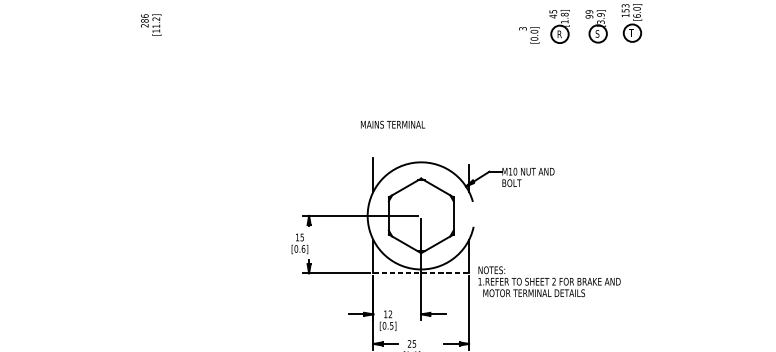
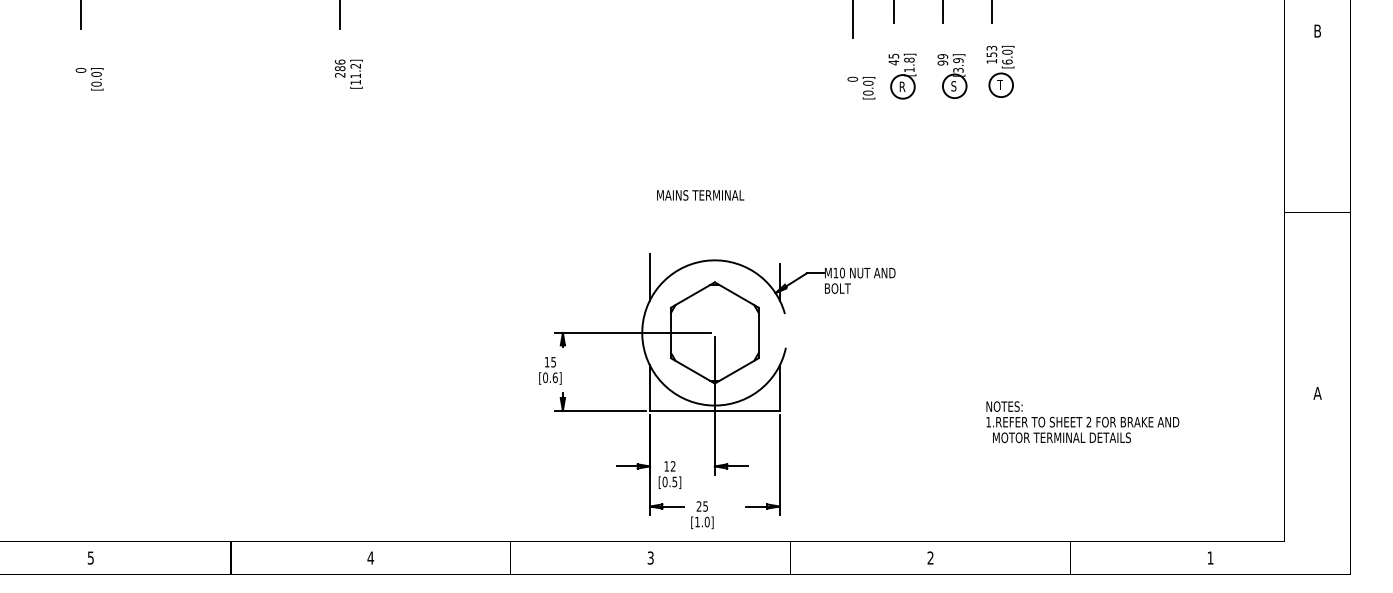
text: (522, 28) -> (852, 78), 3 -> 0
text: (392, 124) -> (700, 195), moved
line: (420, 273) -> (714, 410), dashed -> solid
text: (549, 281) -> (1082, 422), moved

